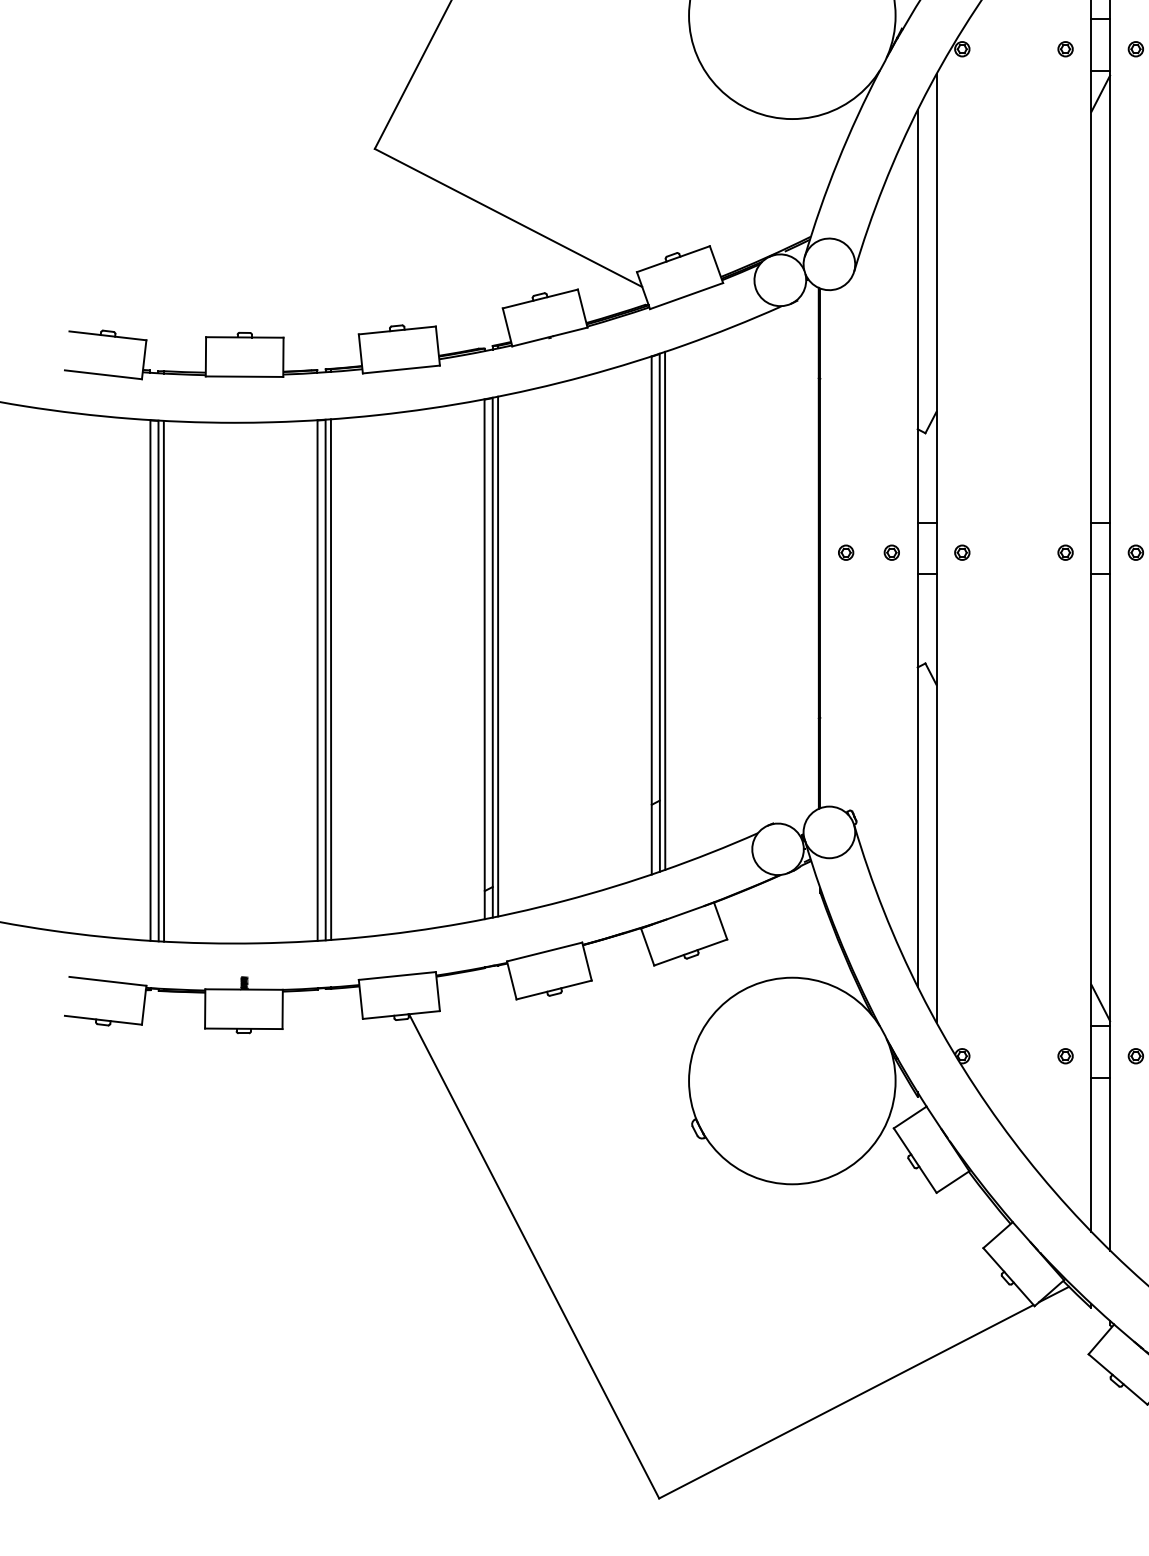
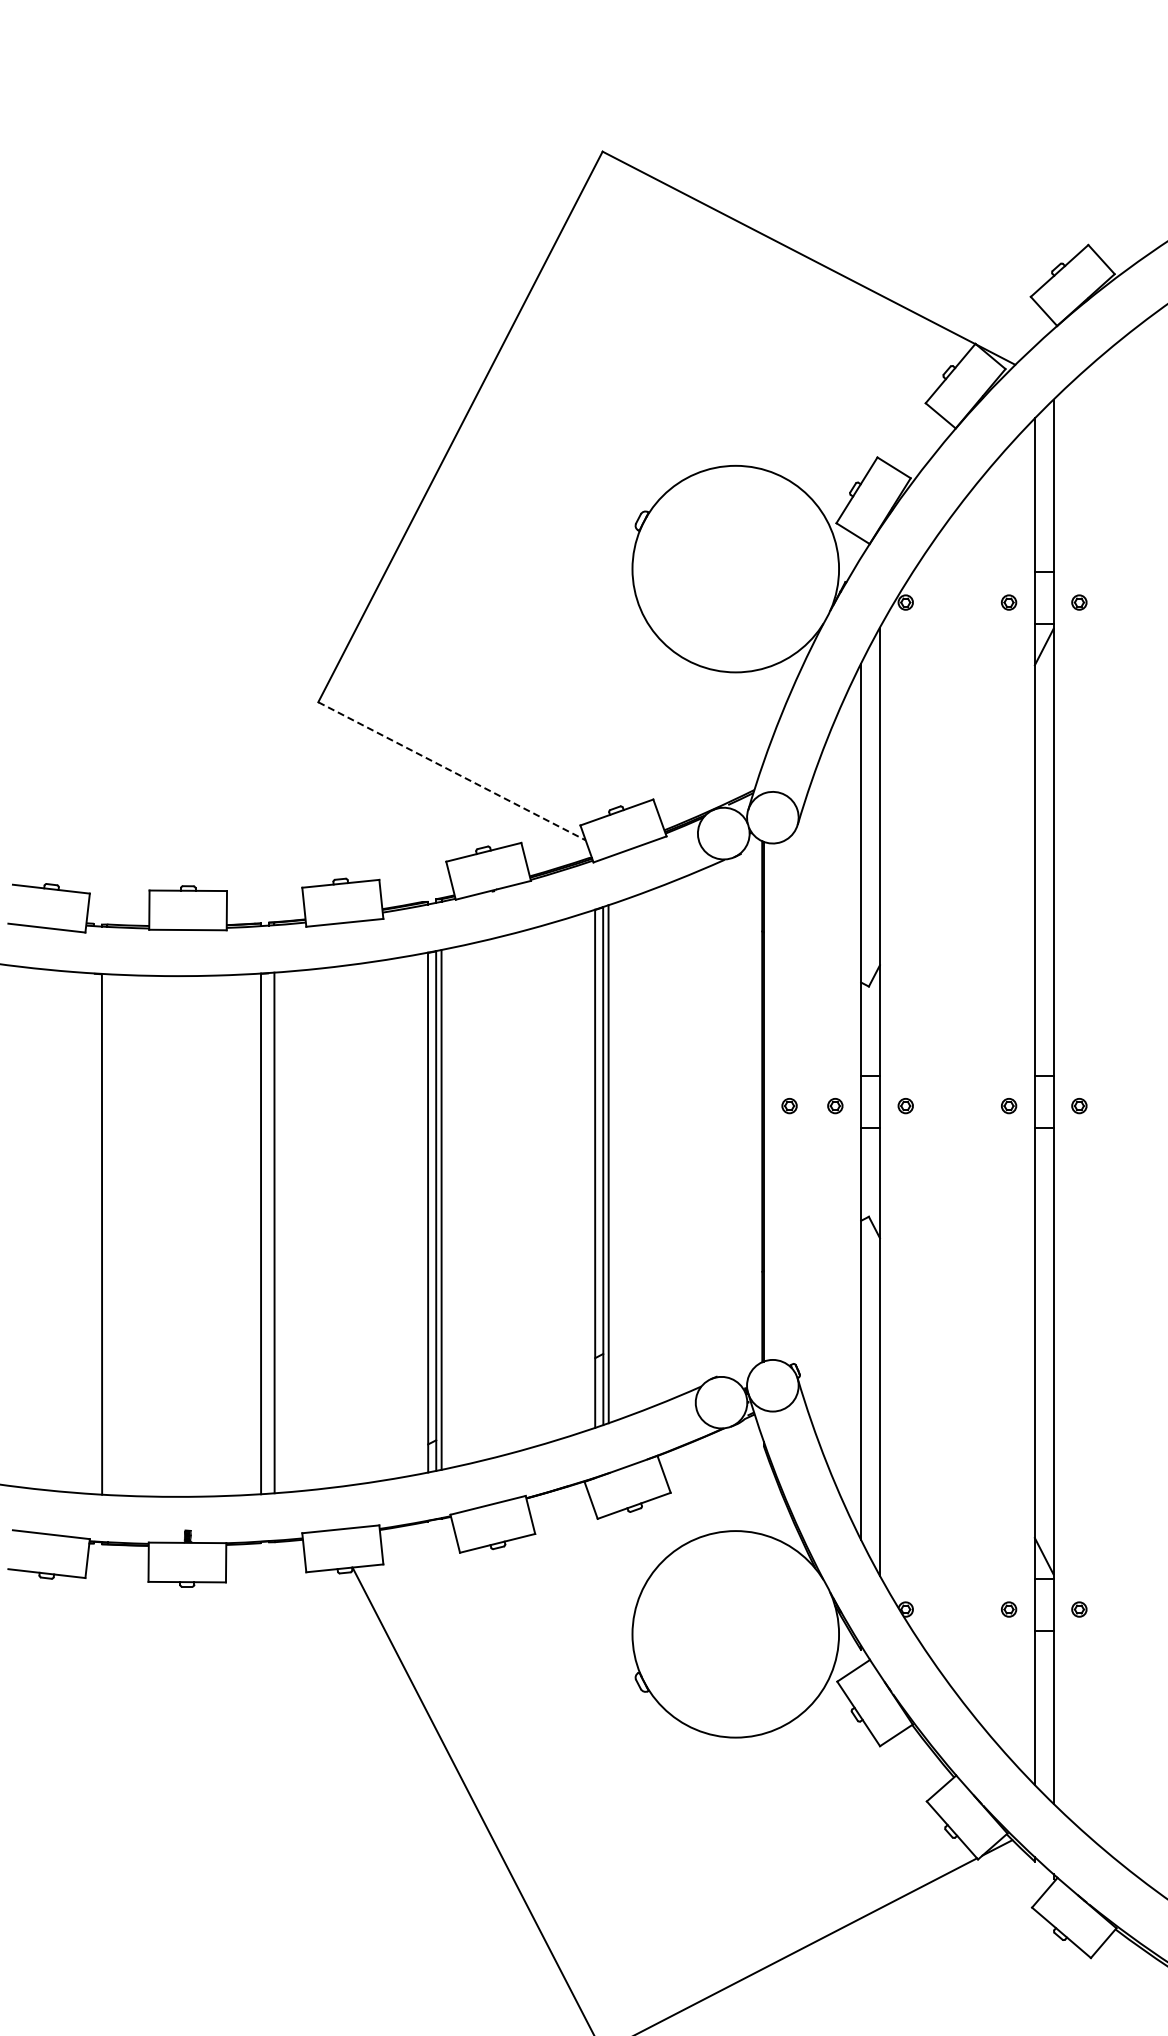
line: (509, 218) -> (452, 771), solid -> dashed
line: (150, 680) -> (93, 1233), removed
line: (326, 680) -> (269, 1233), removed
line: (164, 681) -> (107, 1234), removed

